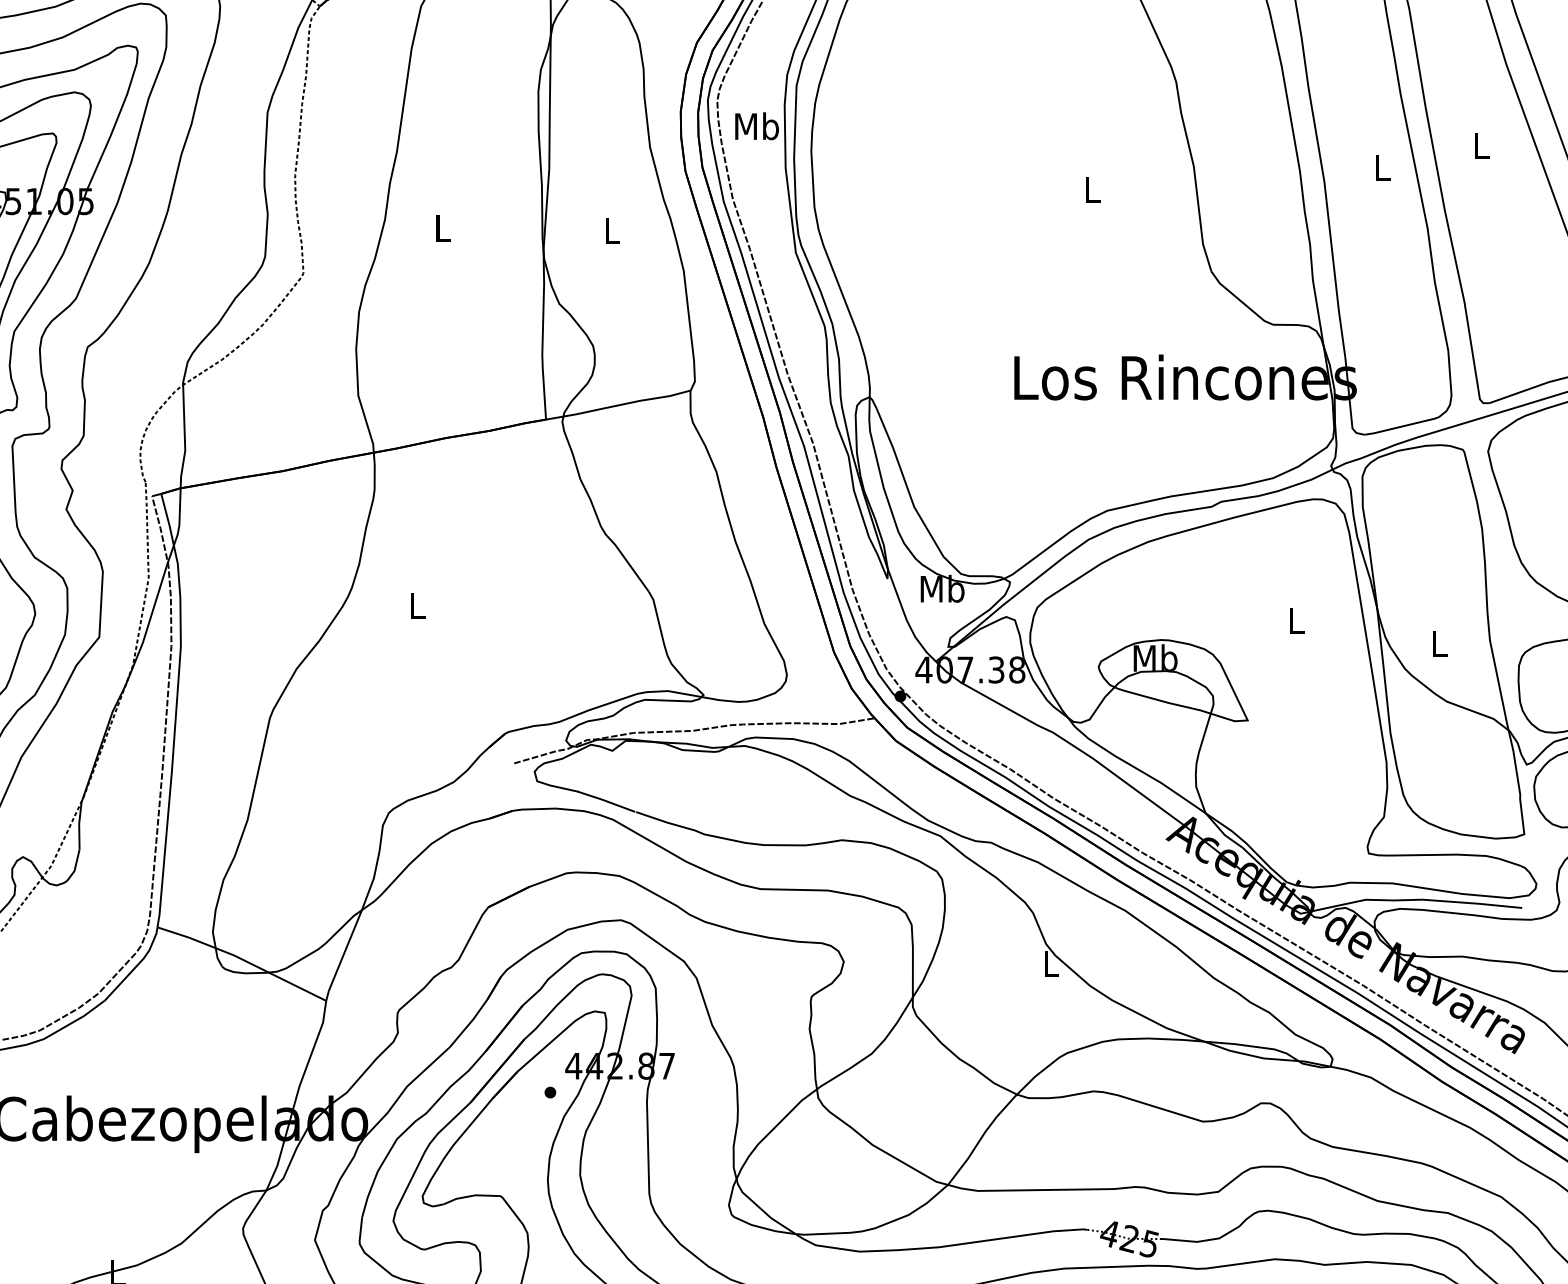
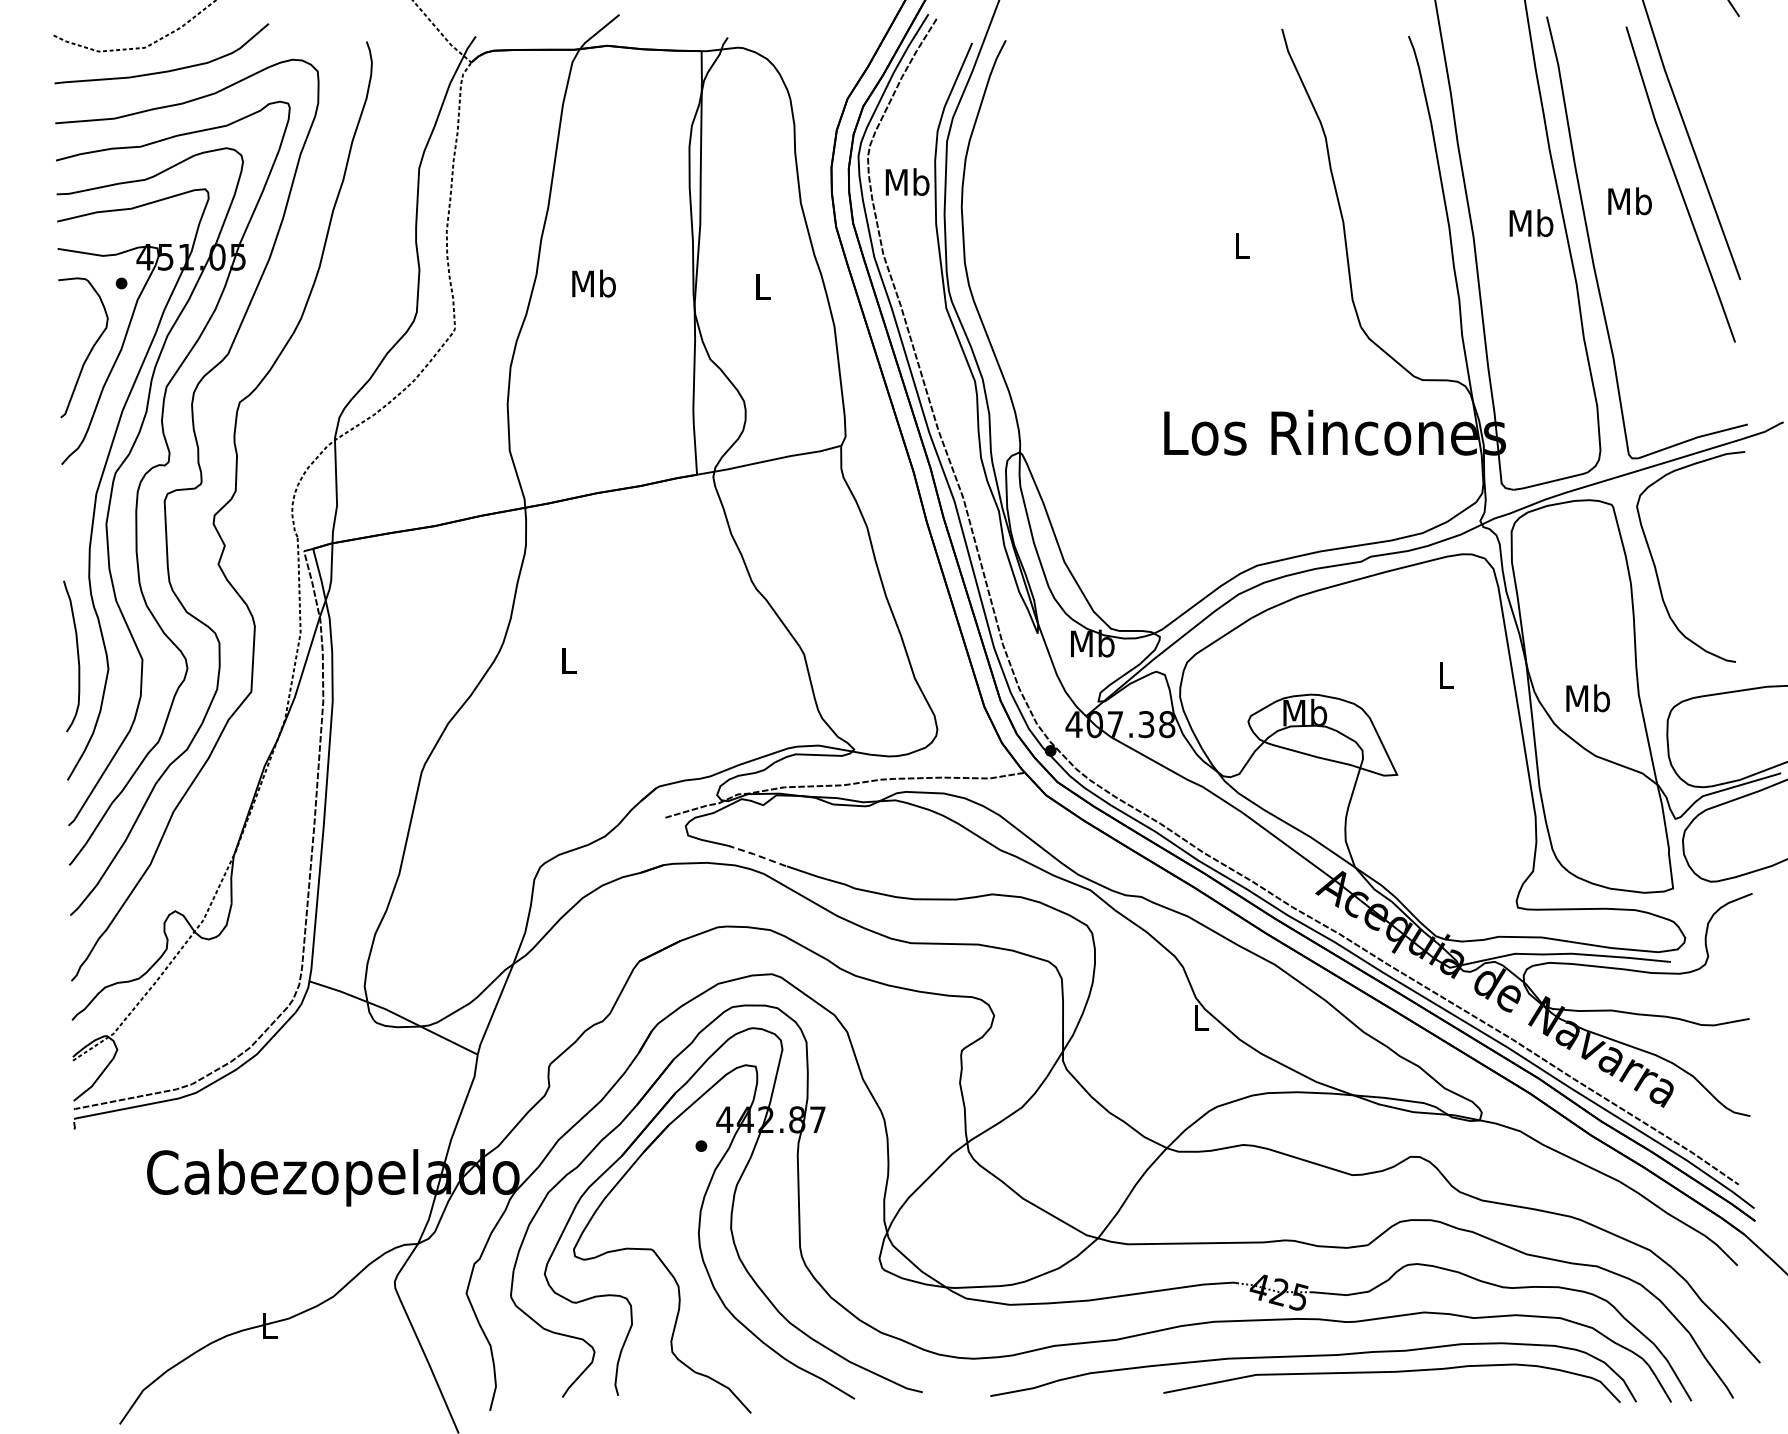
text: (1480, 145) -> (1629, 201), L -> Mb
text: (1382, 167) -> (1531, 223), L -> Mb
text: (442, 227) -> (593, 283), L -> Mb
text: (1439, 643) -> (1588, 698), L -> Mb
line: (606, 801) -> (757, 855), solid -> dashed

